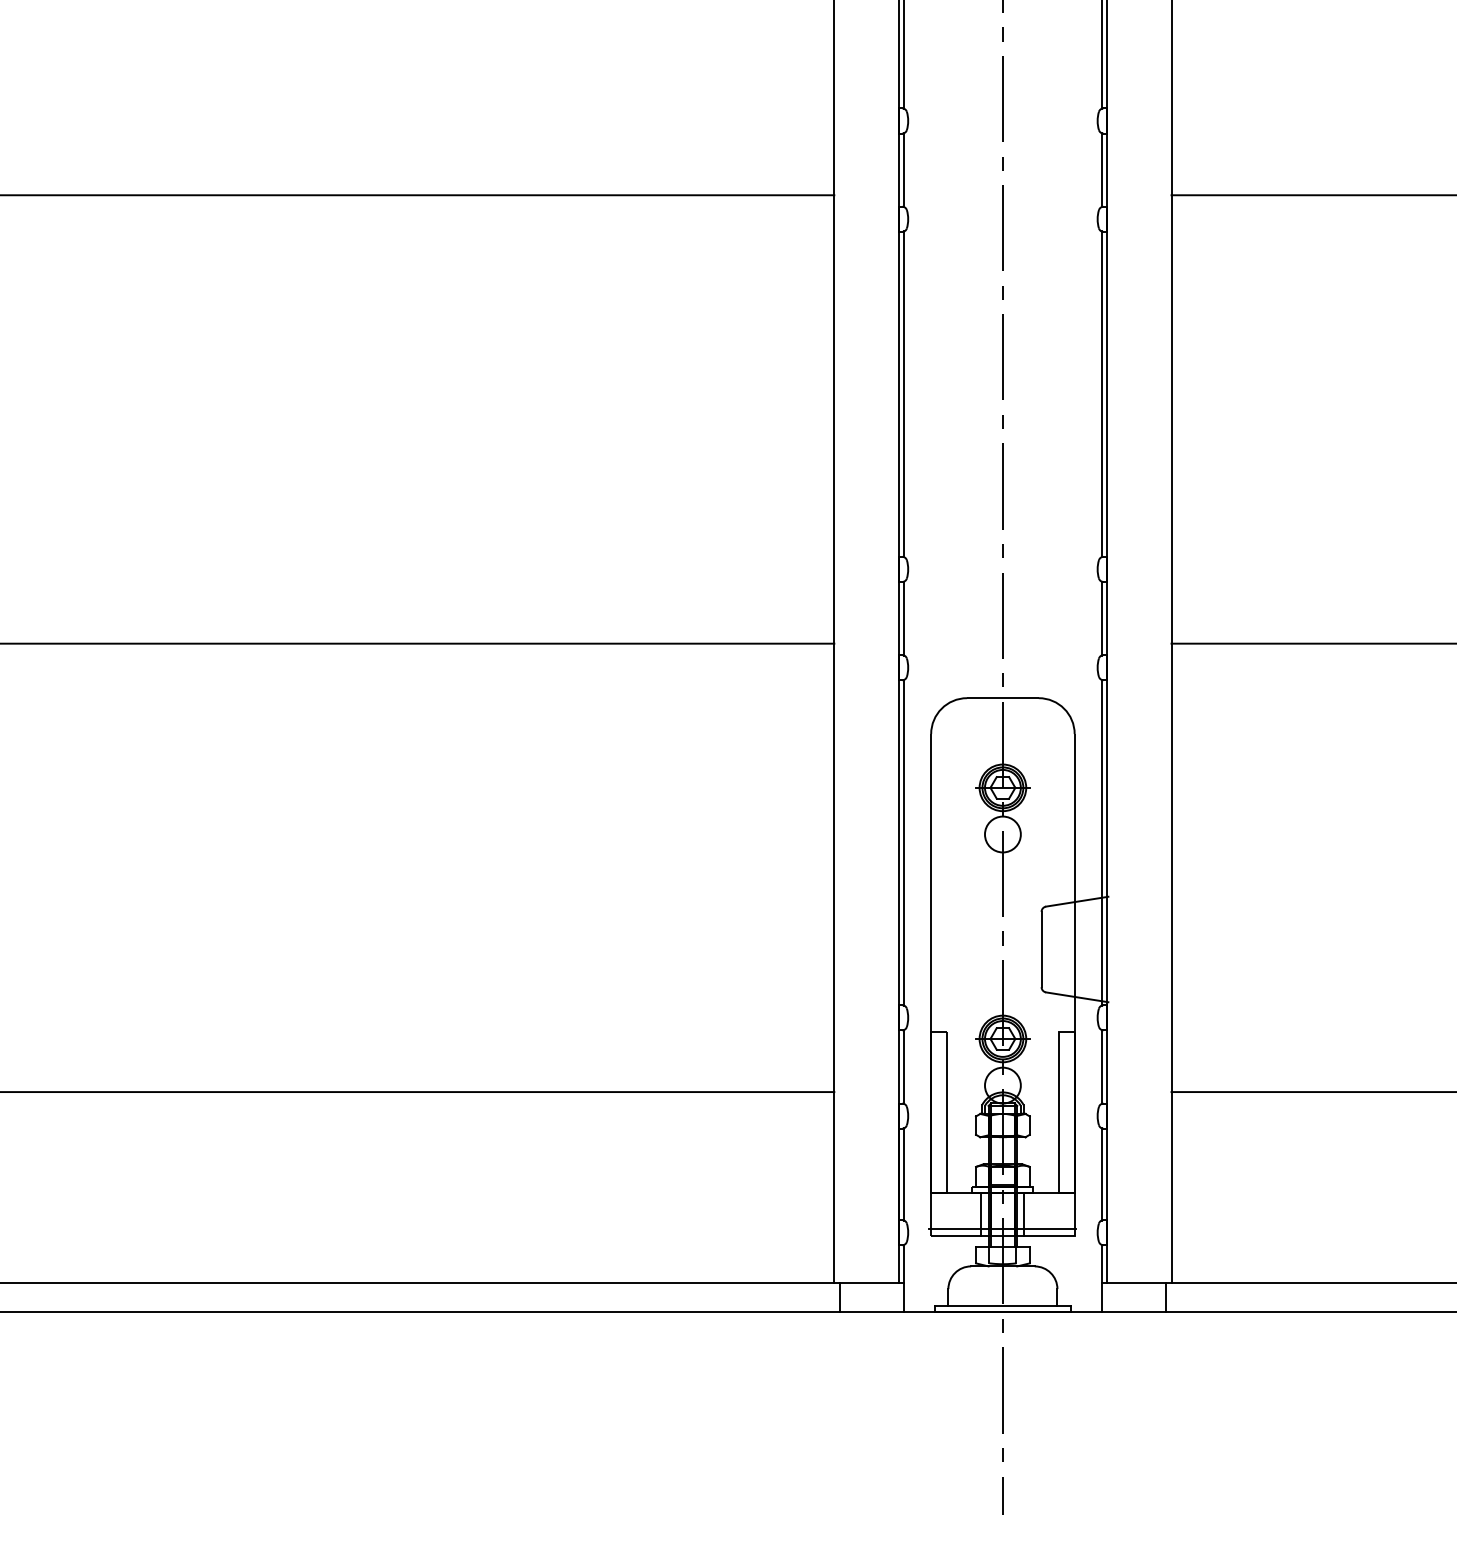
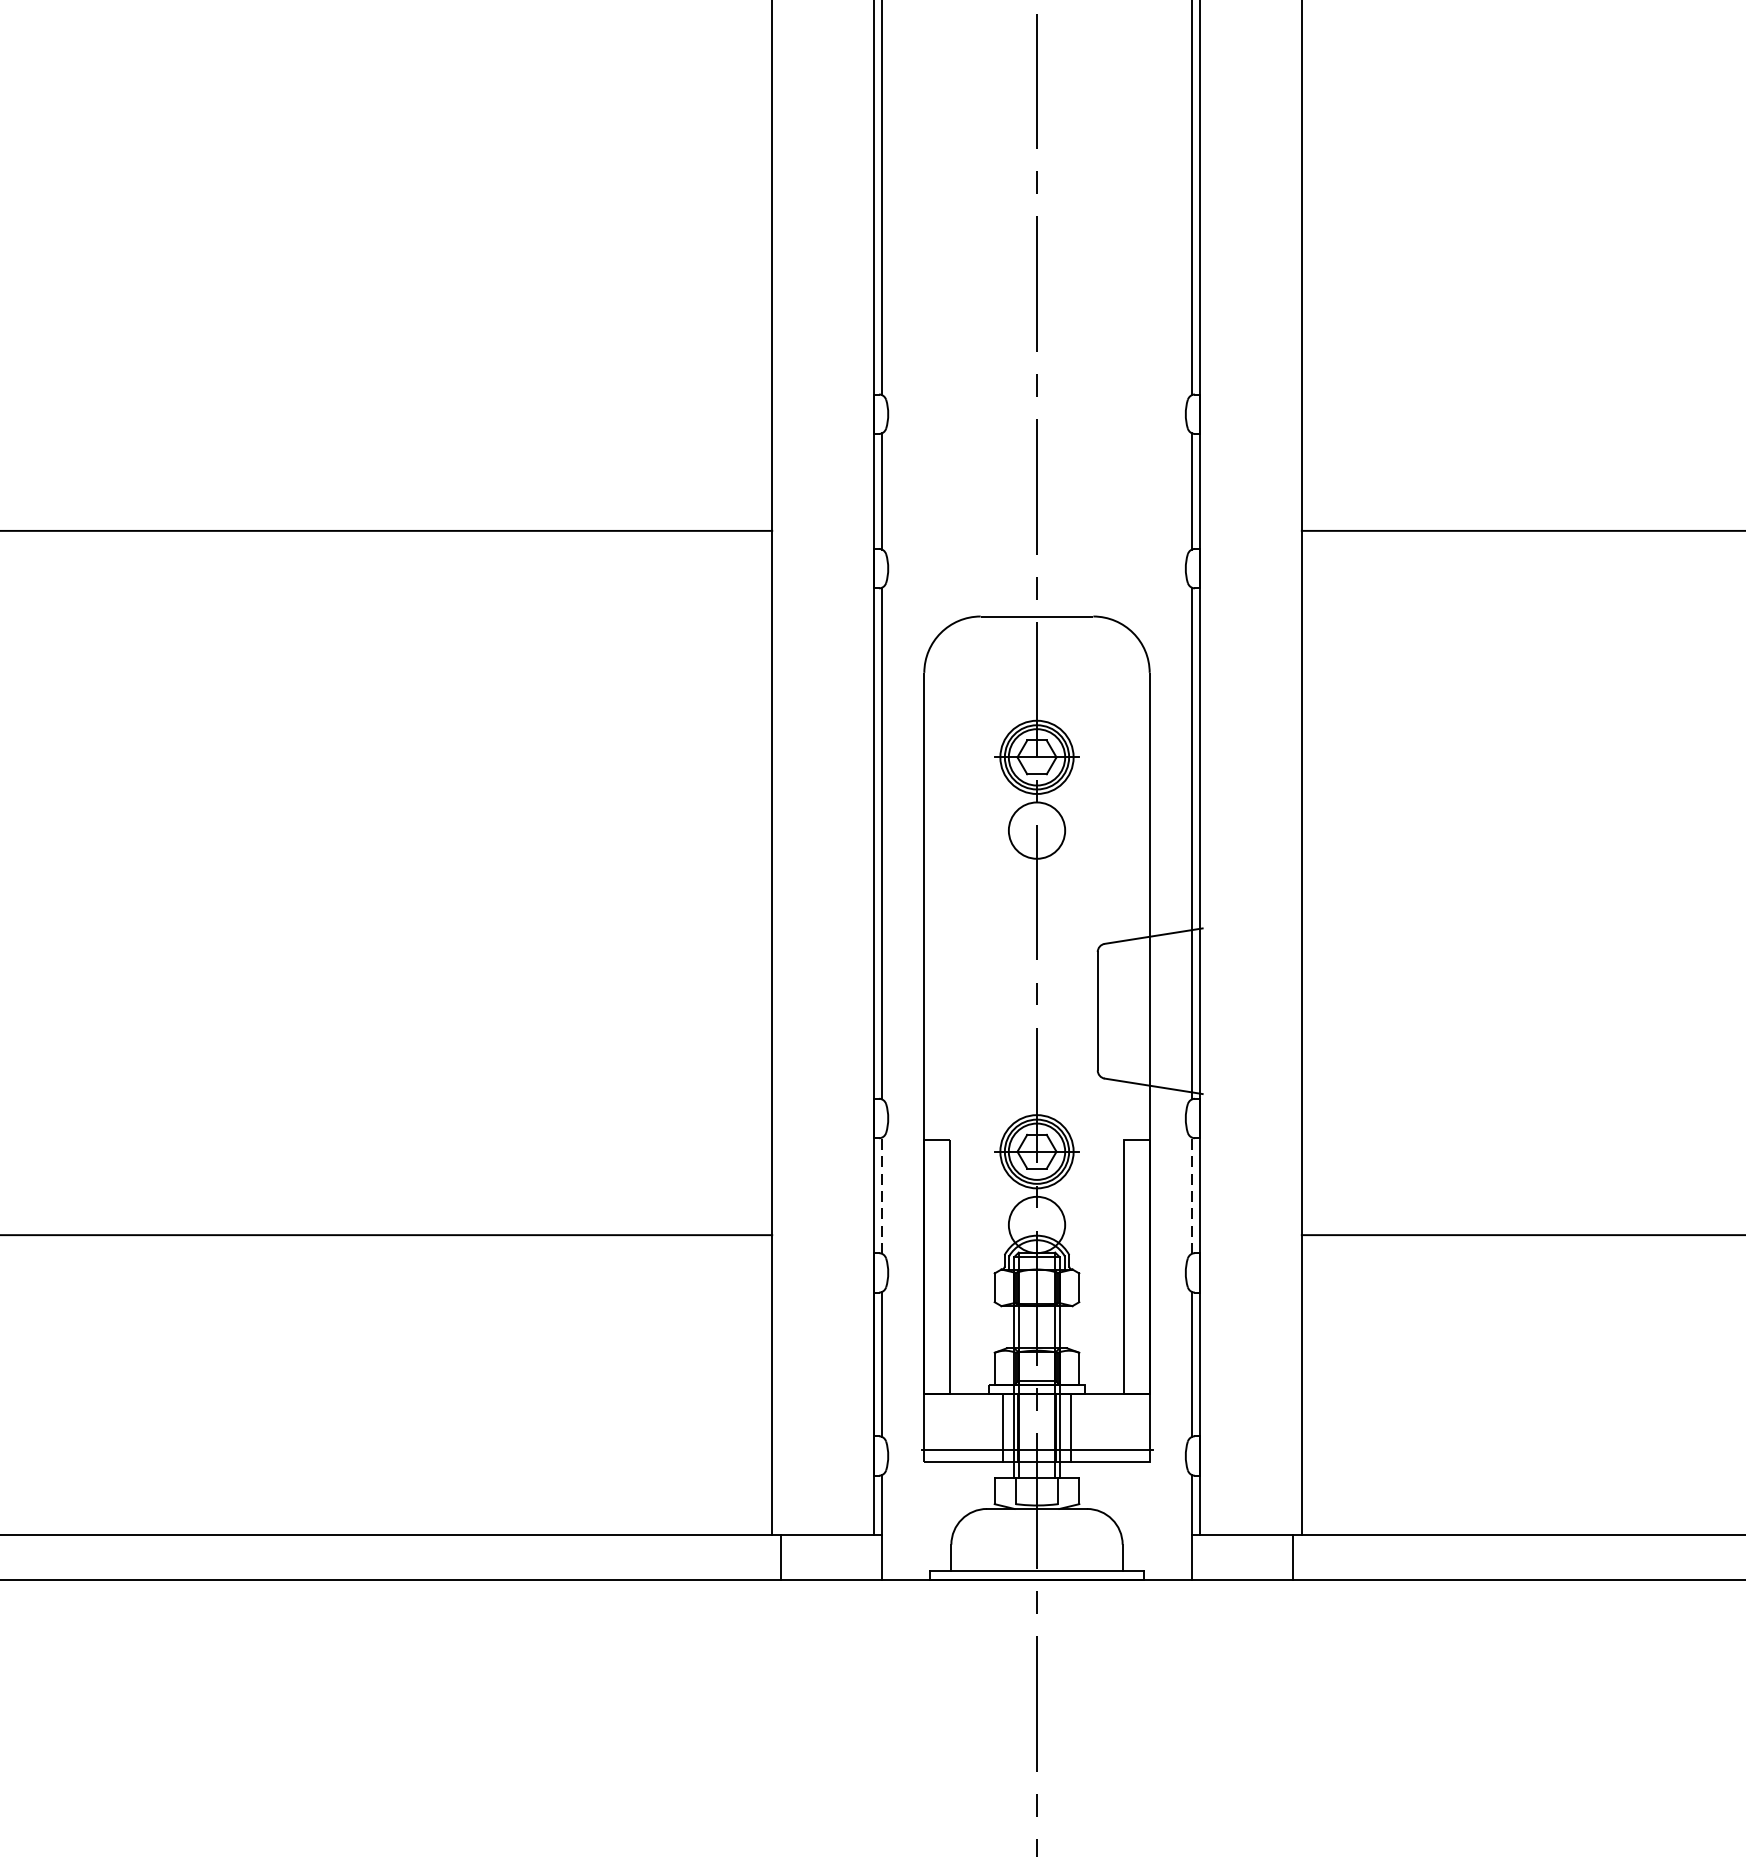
line: (904, 1066) -> (882, 1194), solid -> dashed
line: (1101, 1066) -> (1191, 1194), solid -> dashed

